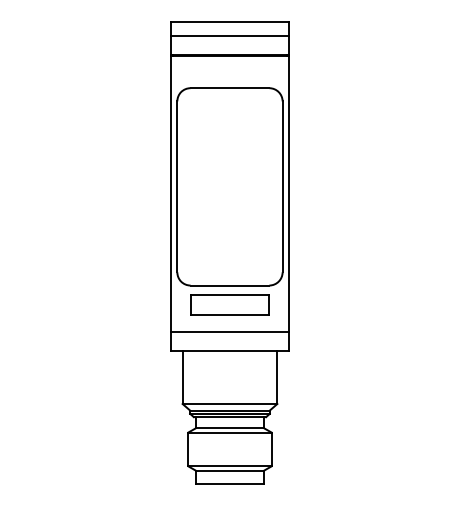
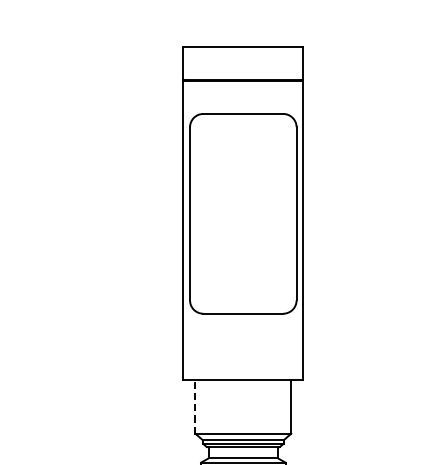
line: (229, 35) -> (242, 60), removed
part: (229, 304) -> (242, 332), removed
line: (229, 331) -> (242, 360), removed
line: (182, 377) -> (195, 406), solid -> dashed

